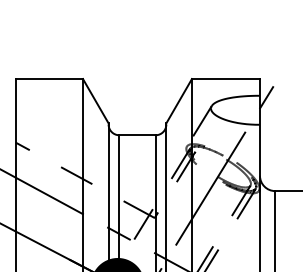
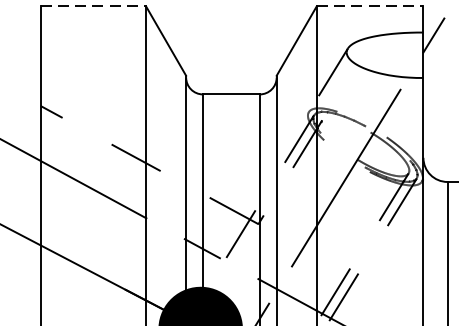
line: (49, 79) -> (93, 7), solid -> dashed
line: (225, 79) -> (369, 7), solid -> dashed

